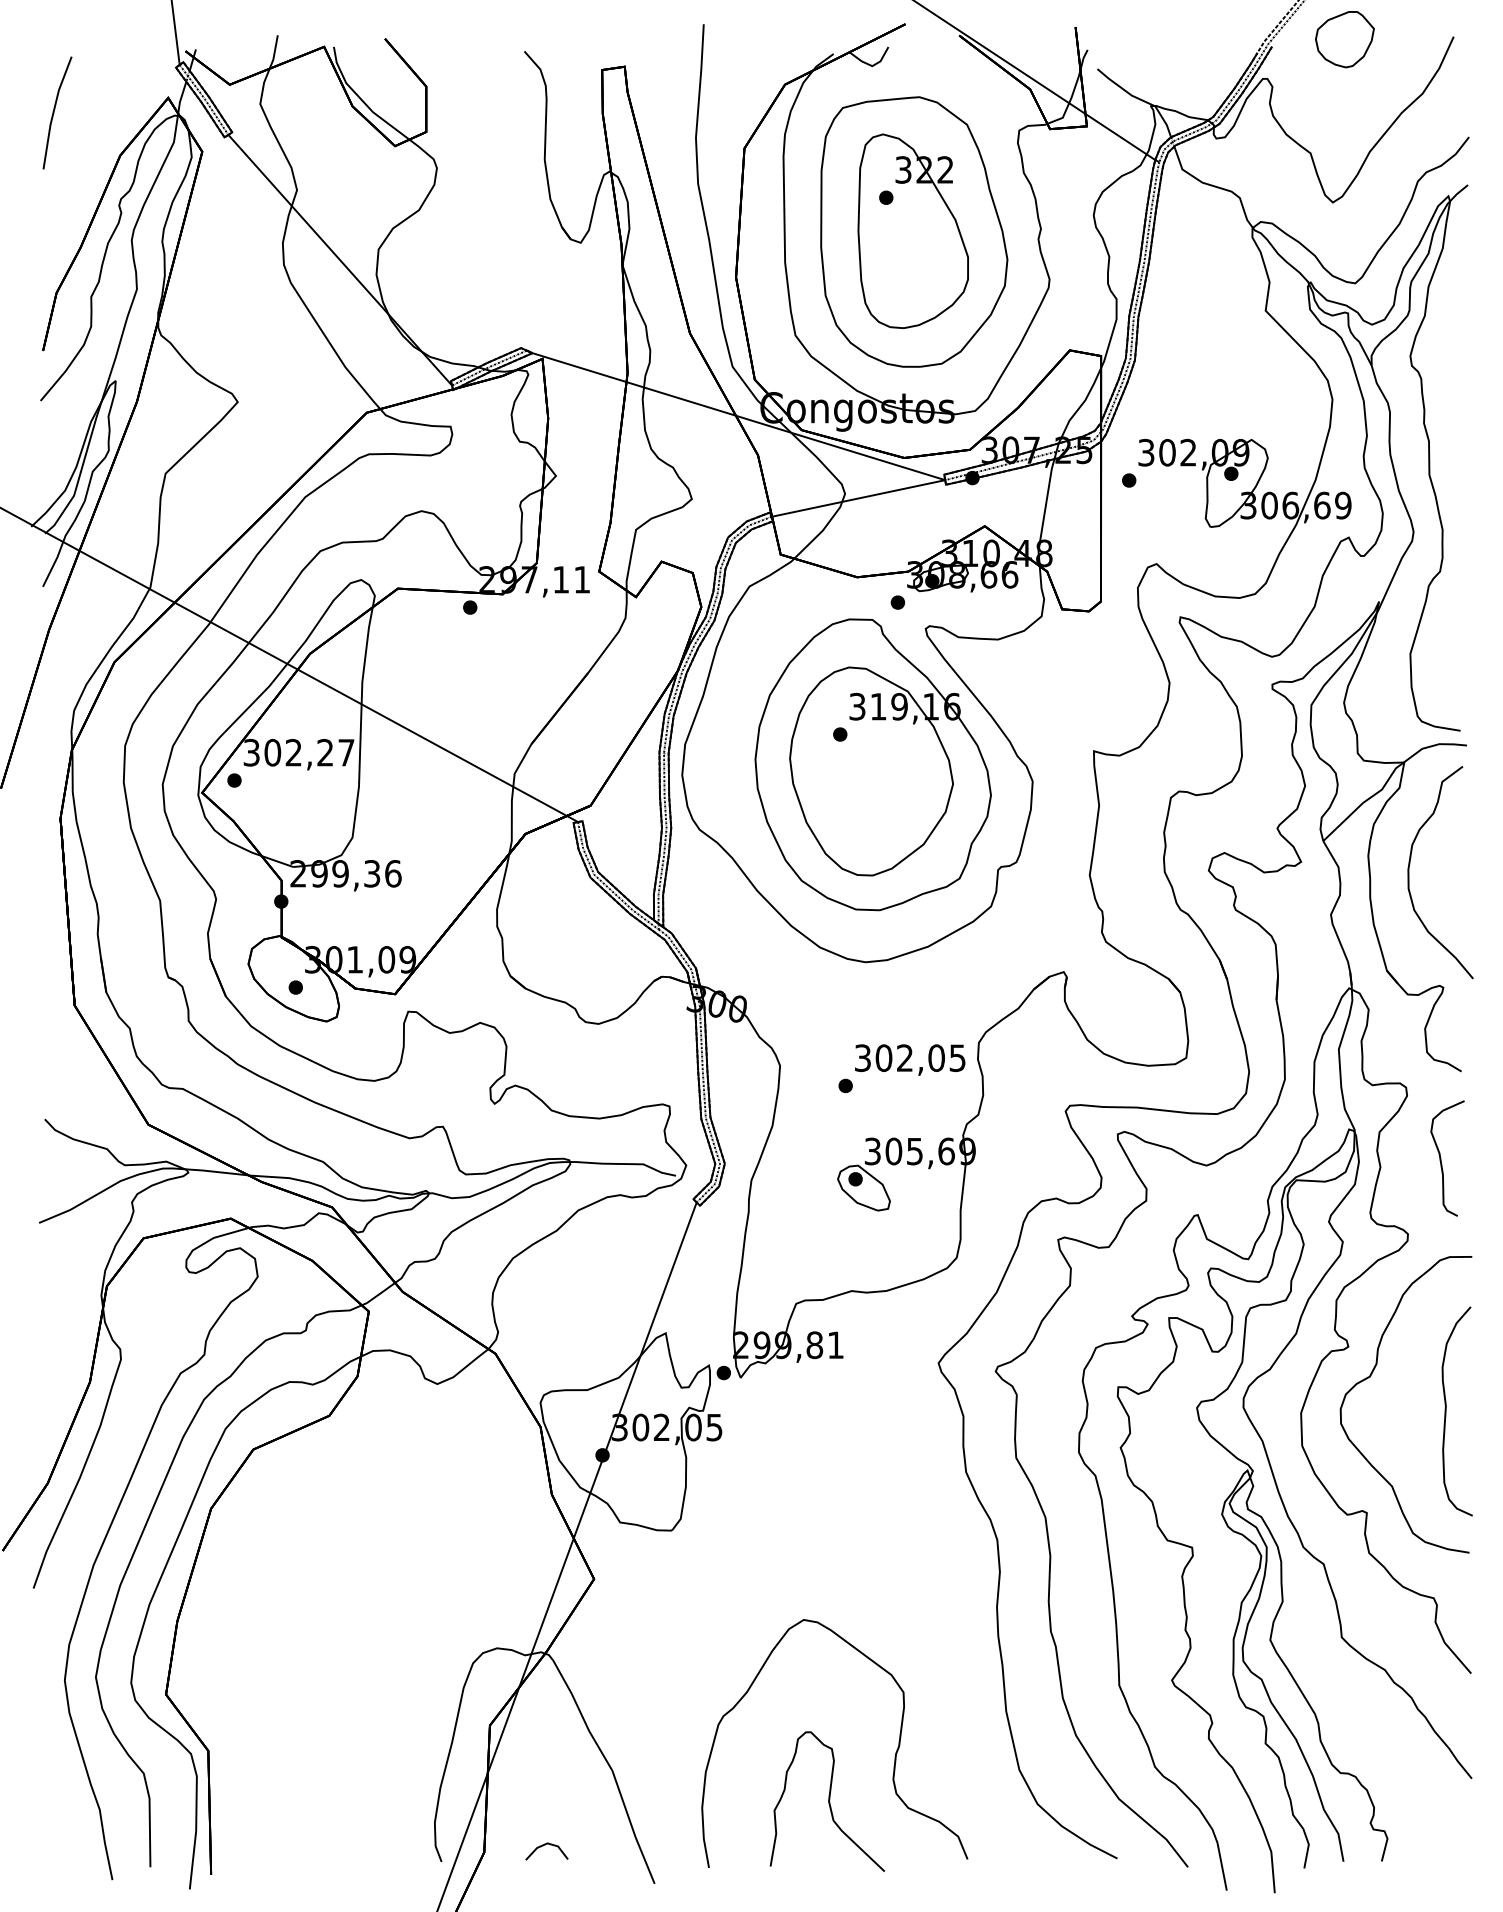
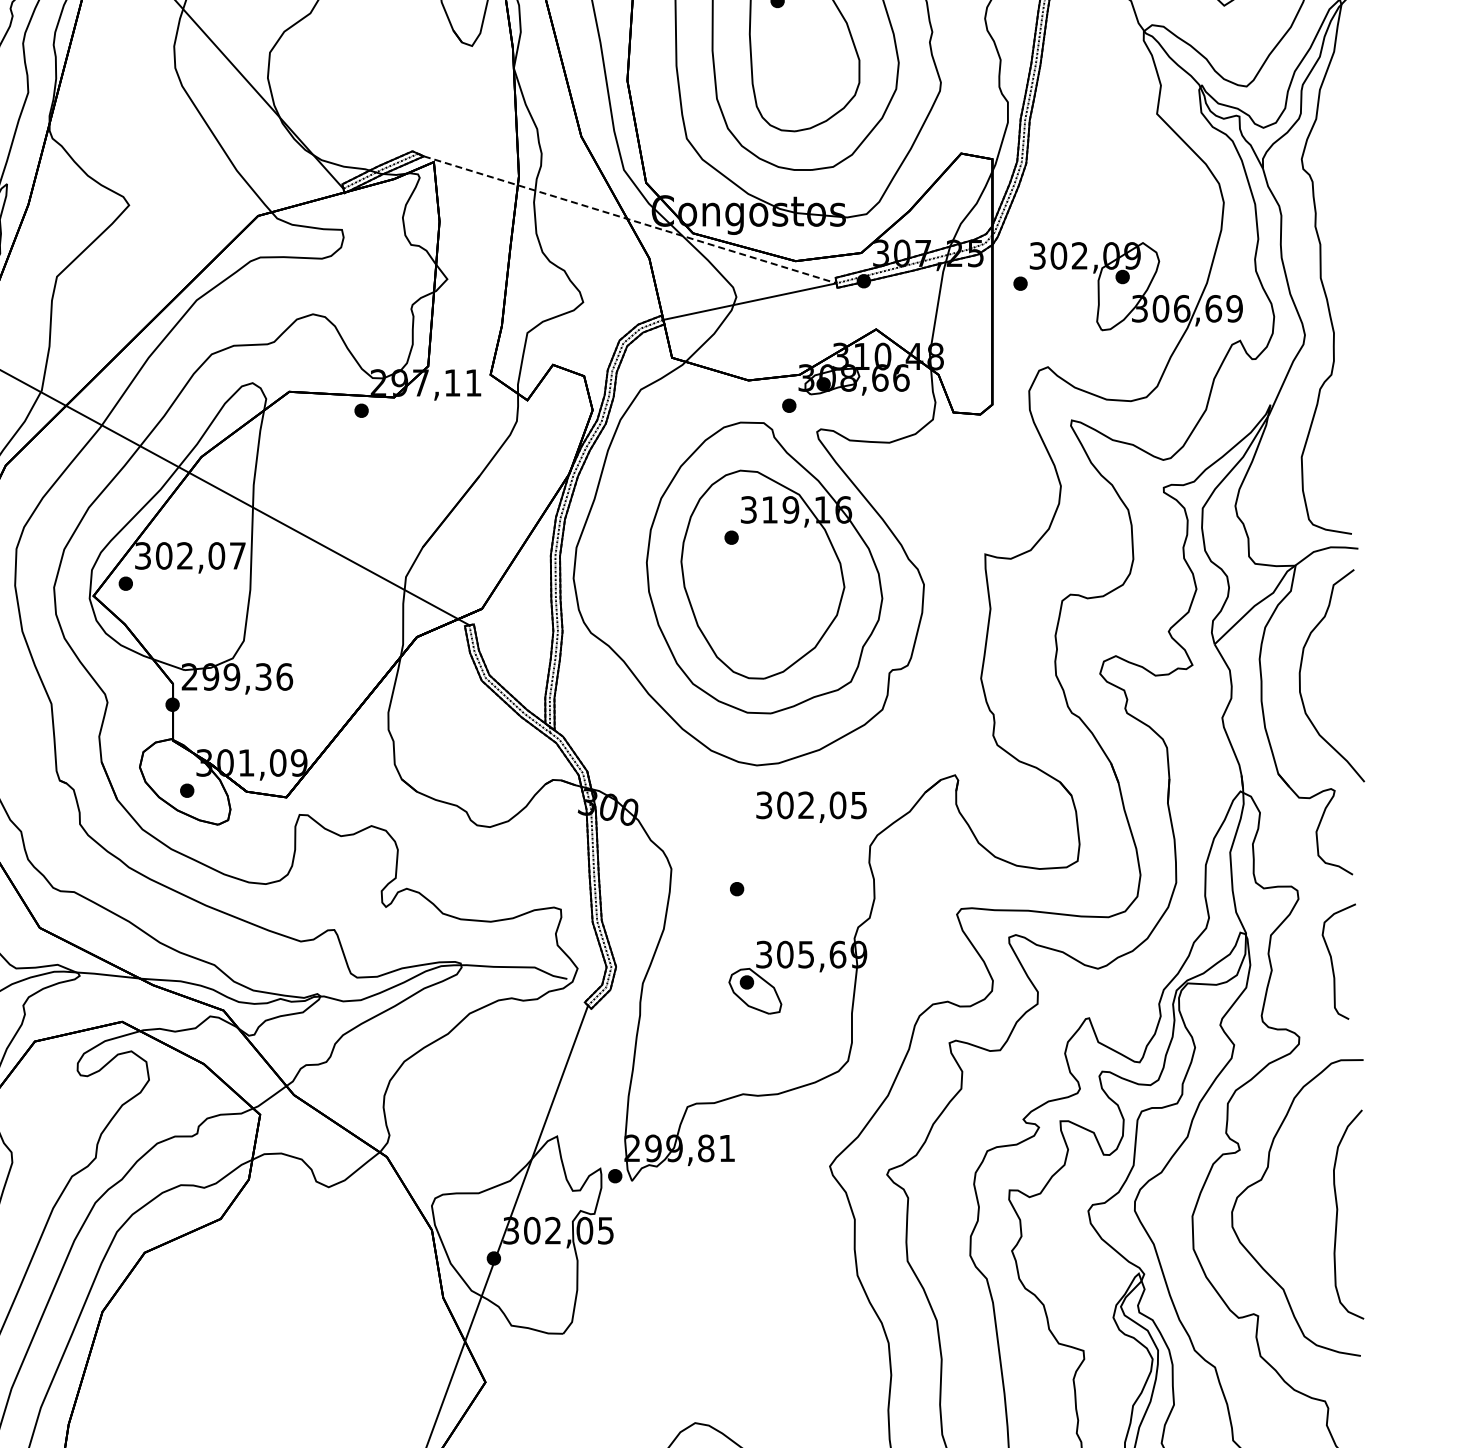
line: (738, 416) -> (629, 219), solid -> dashed
text: (325, 752) -> (216, 555), 302,27 -> 302,07
text: (910, 1059) -> (811, 806), moved

